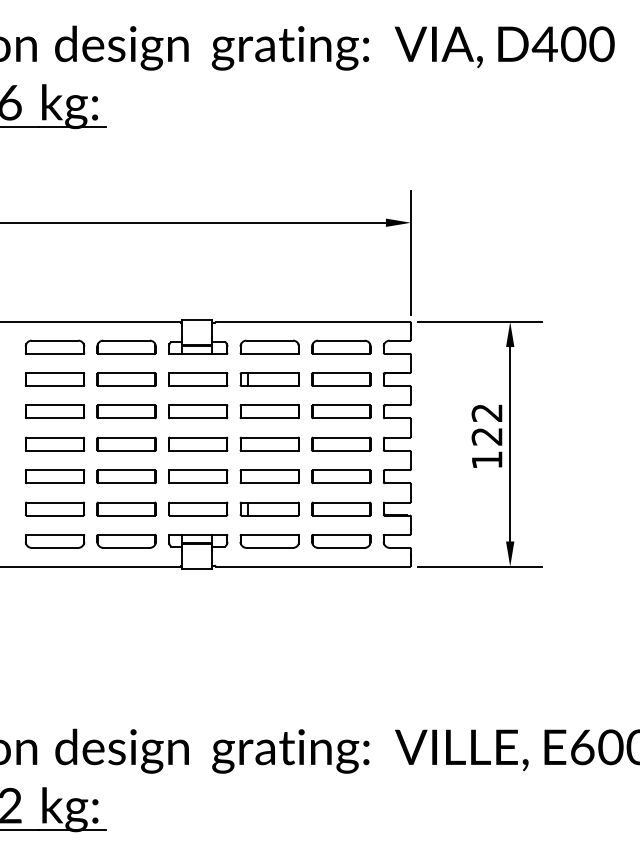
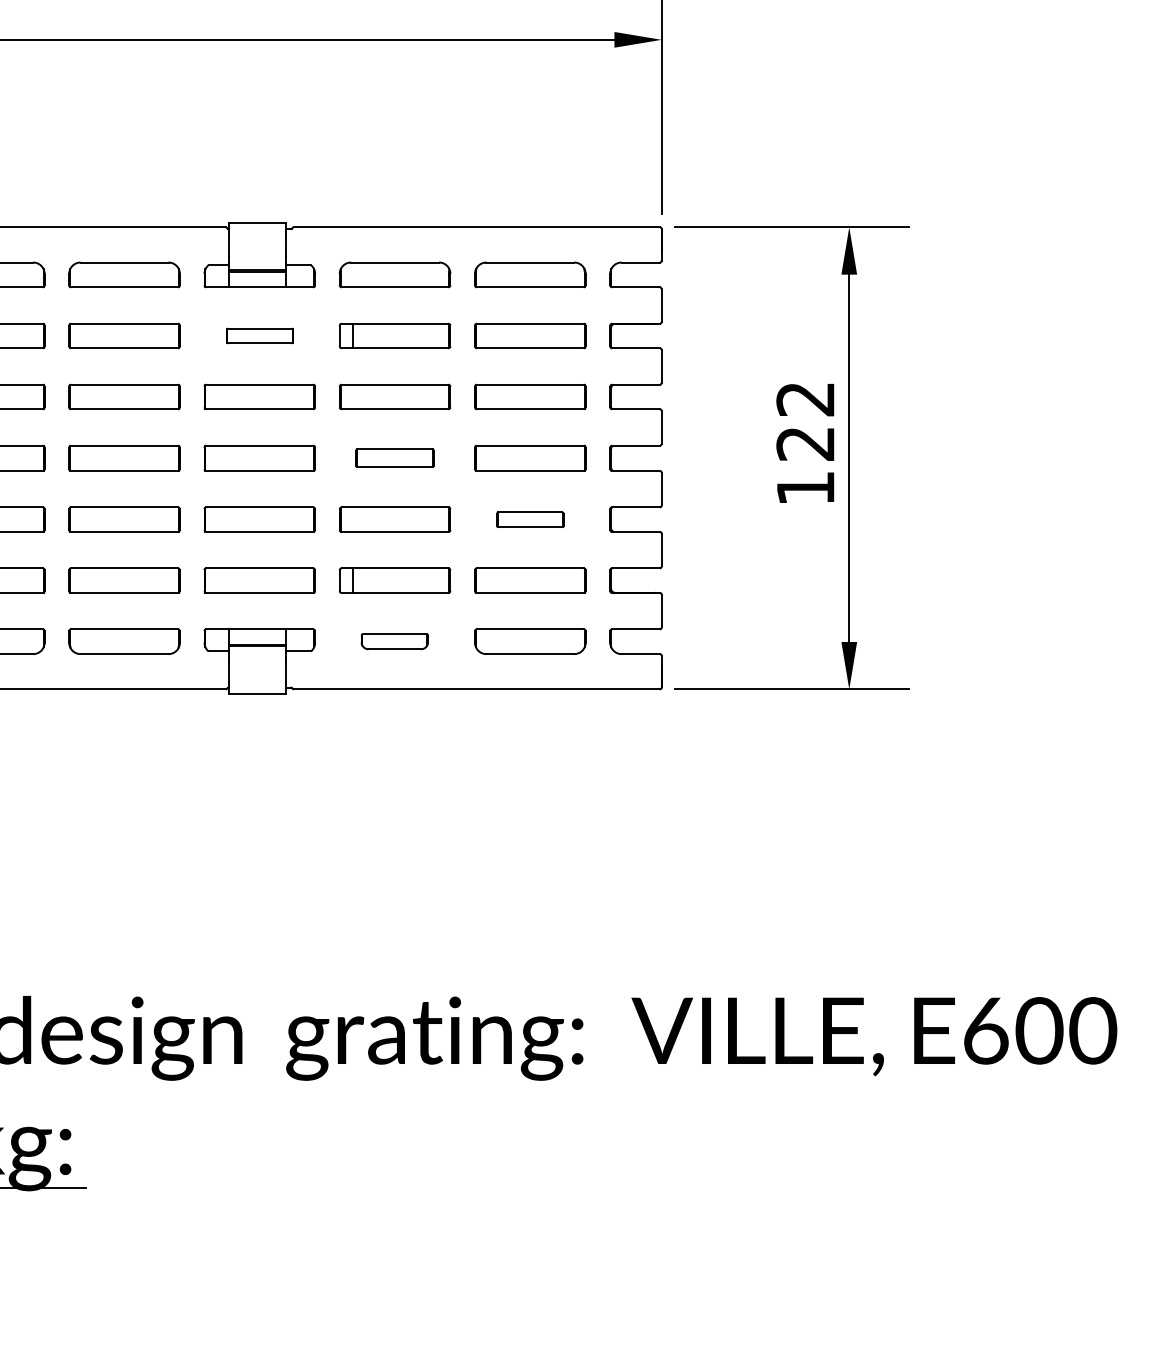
part: (198, 379) -> (260, 335), size x0.6
part: (269, 443) -> (394, 456), size x0.7
part: (341, 476) -> (530, 519), size x0.6
part: (269, 541) -> (394, 642), size x0.6

